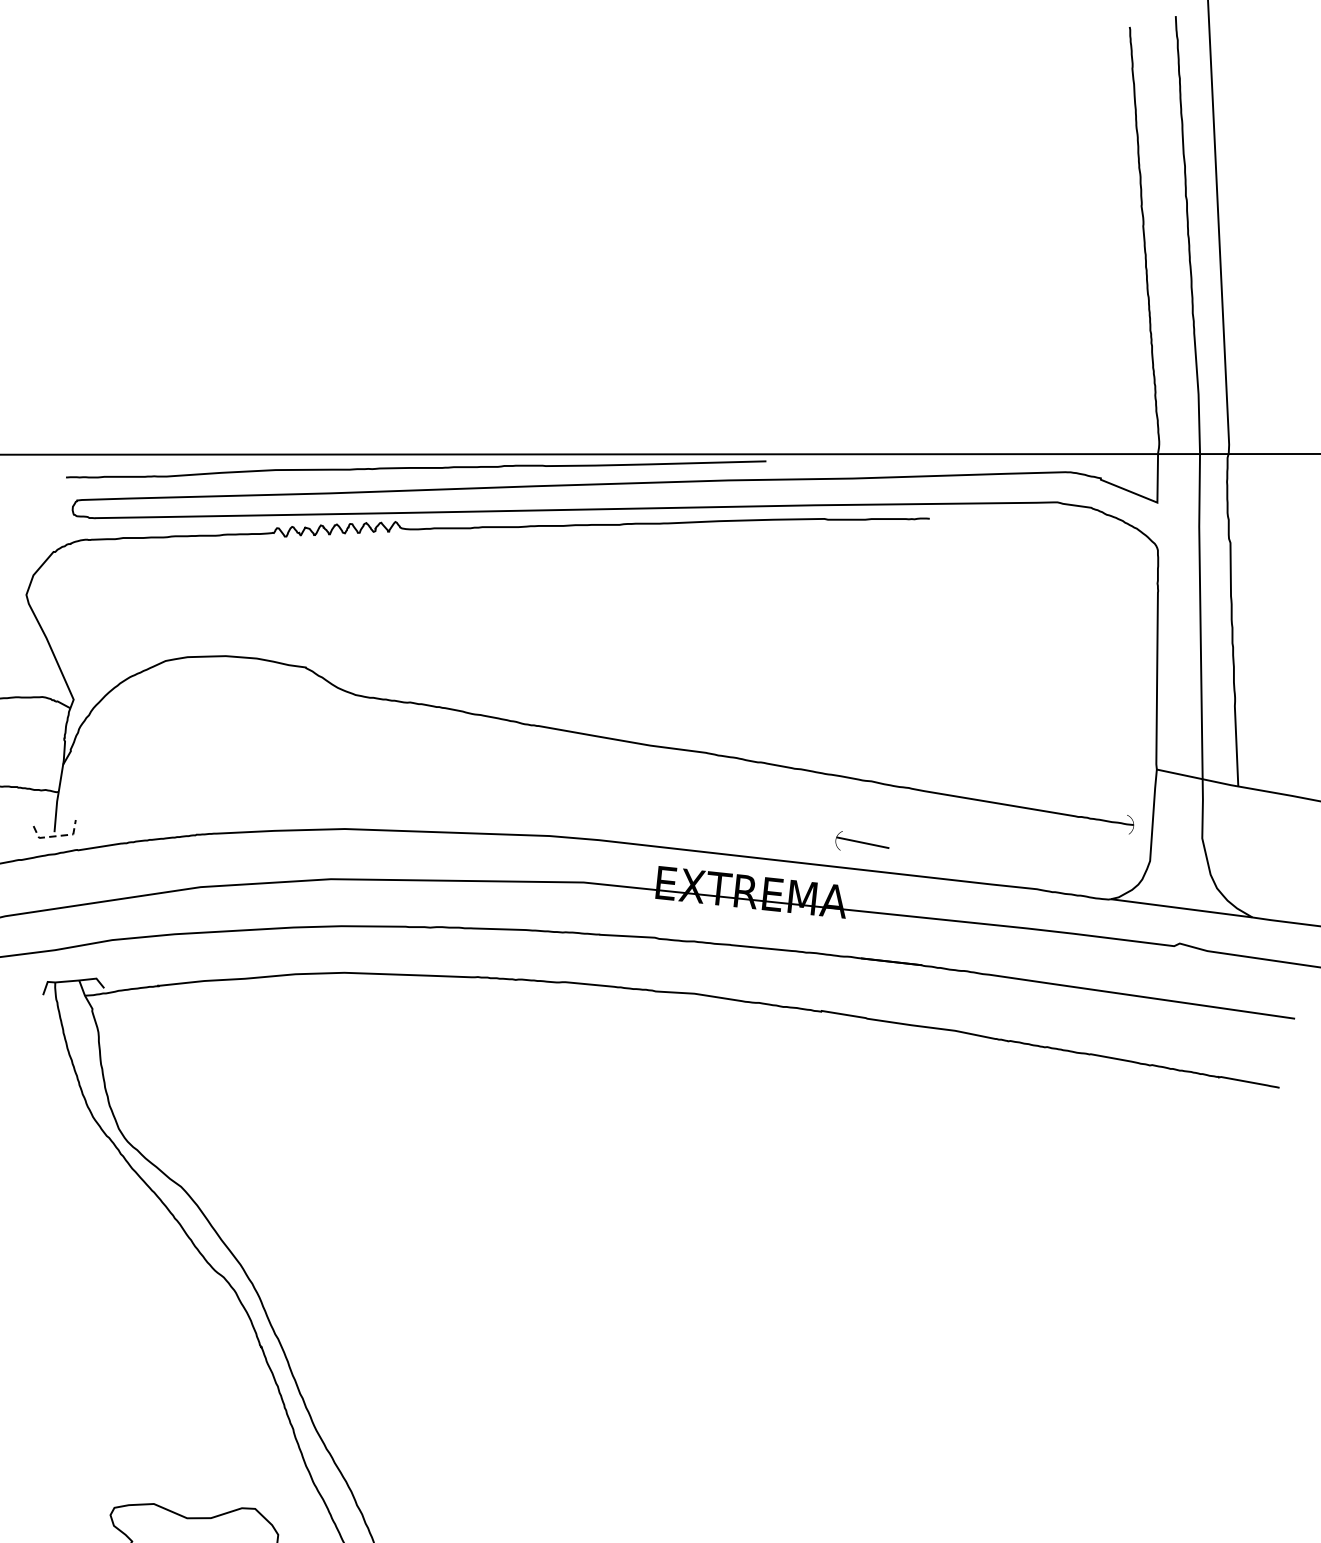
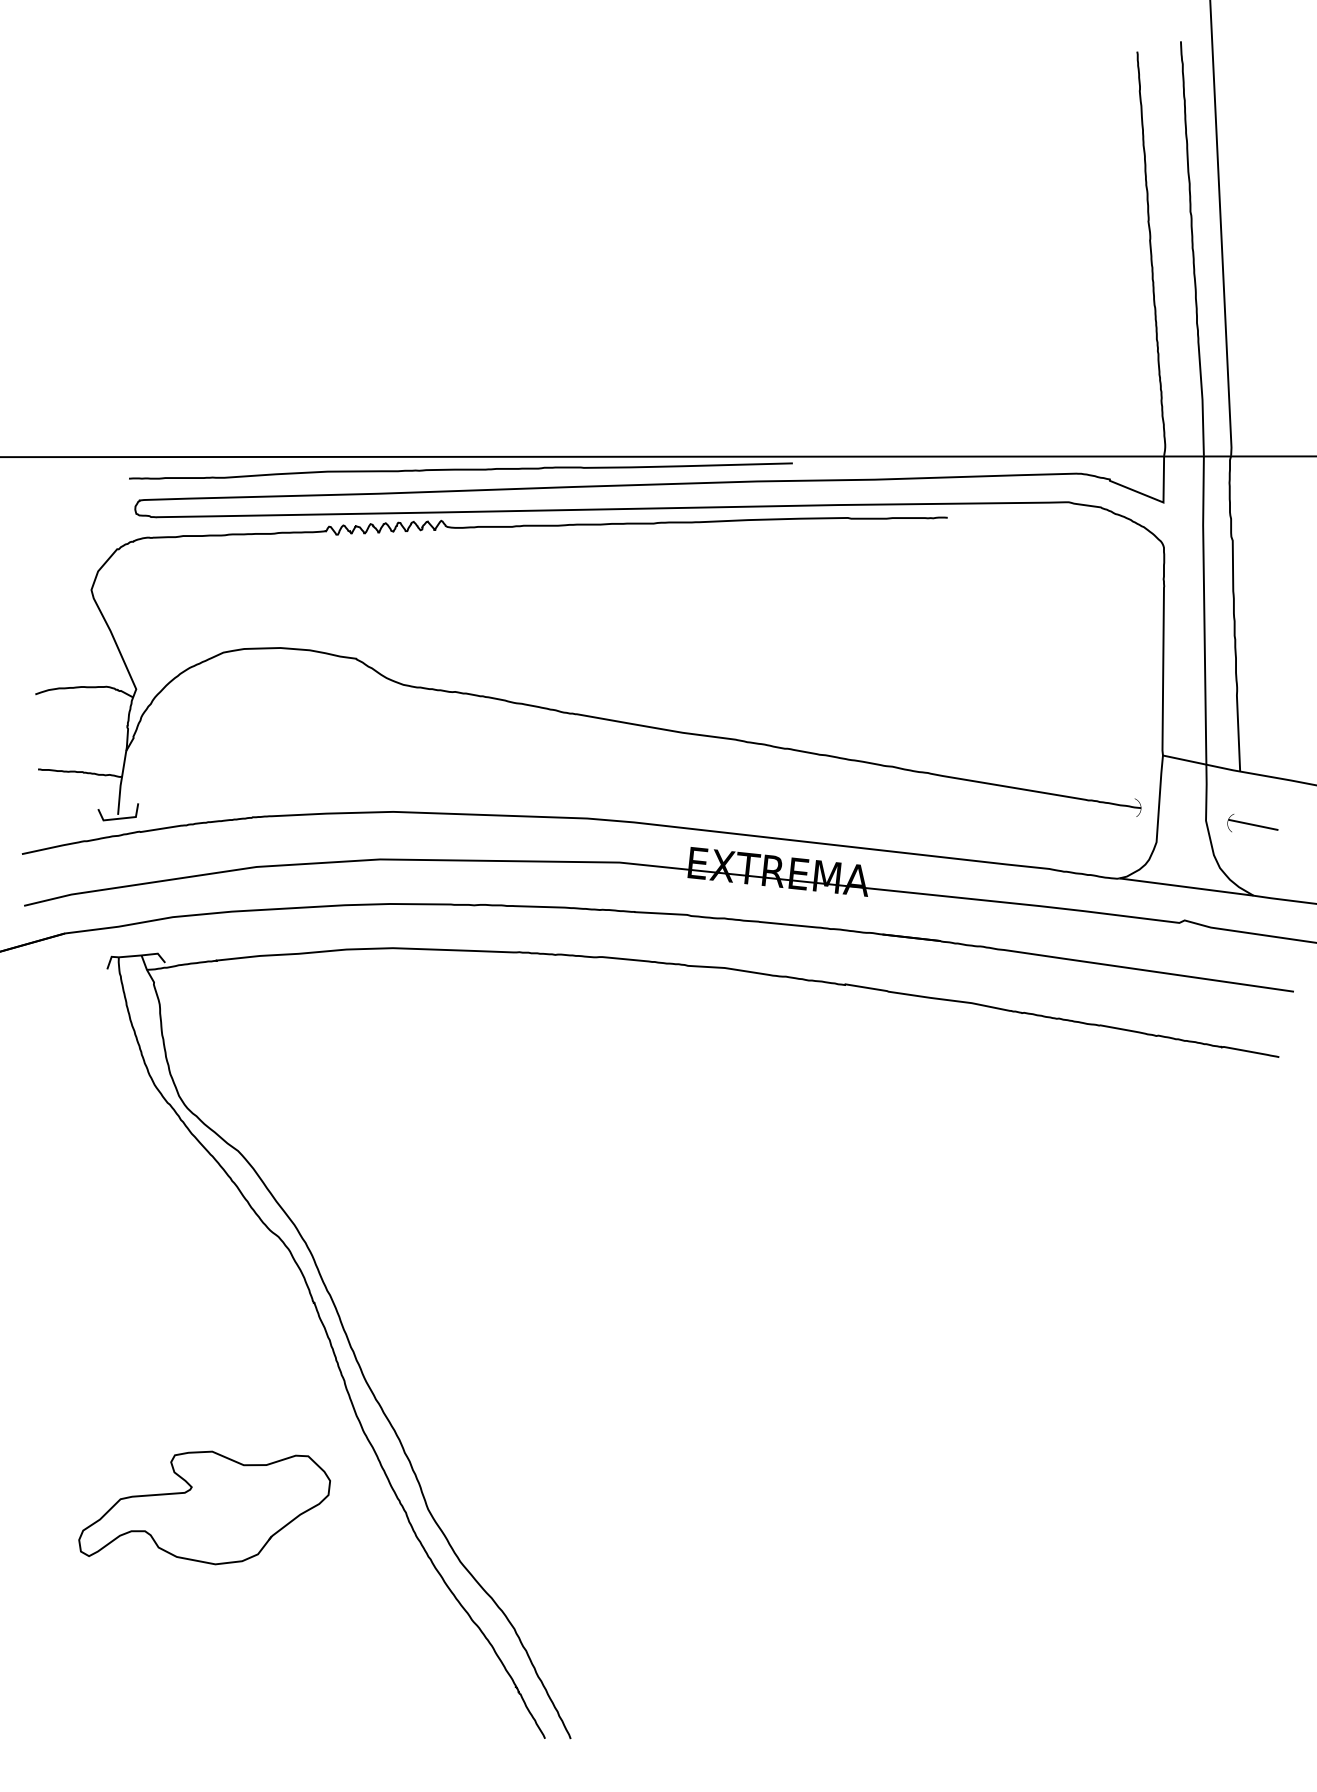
line: (57, 836) -> (120, 818), dashed -> solid
part: (862, 841) -> (1252, 823), moved

